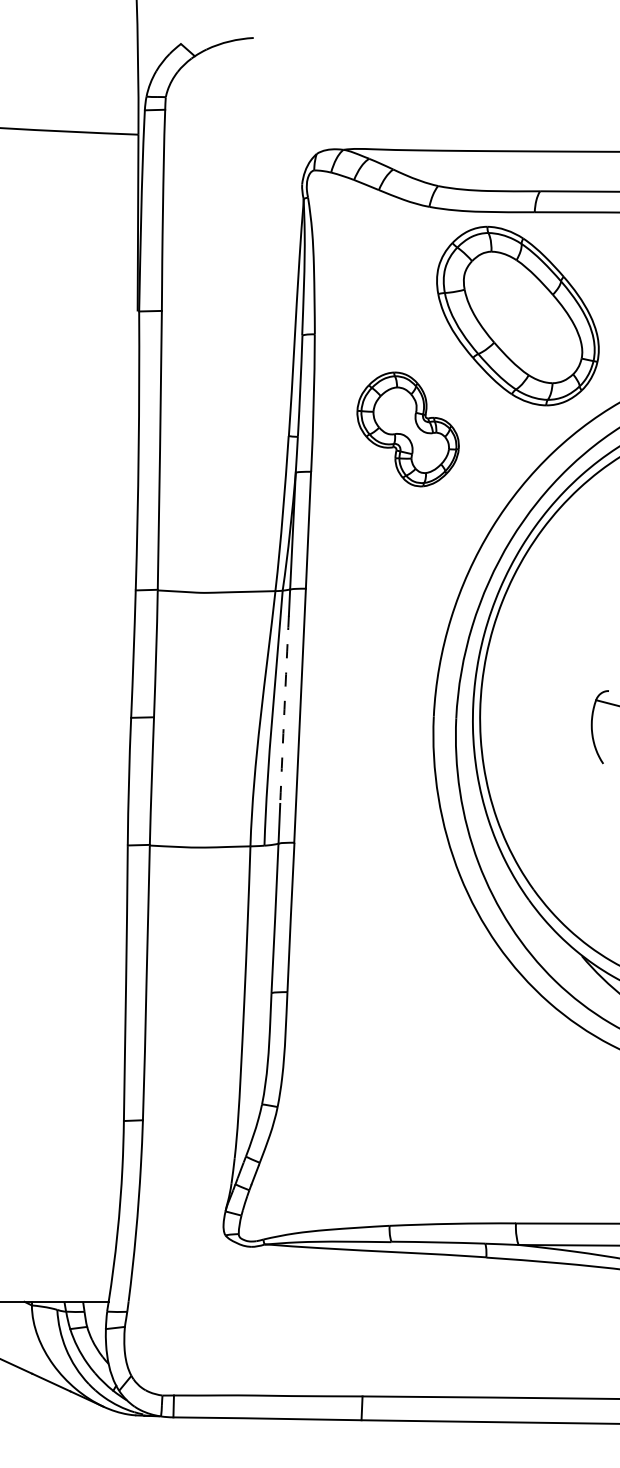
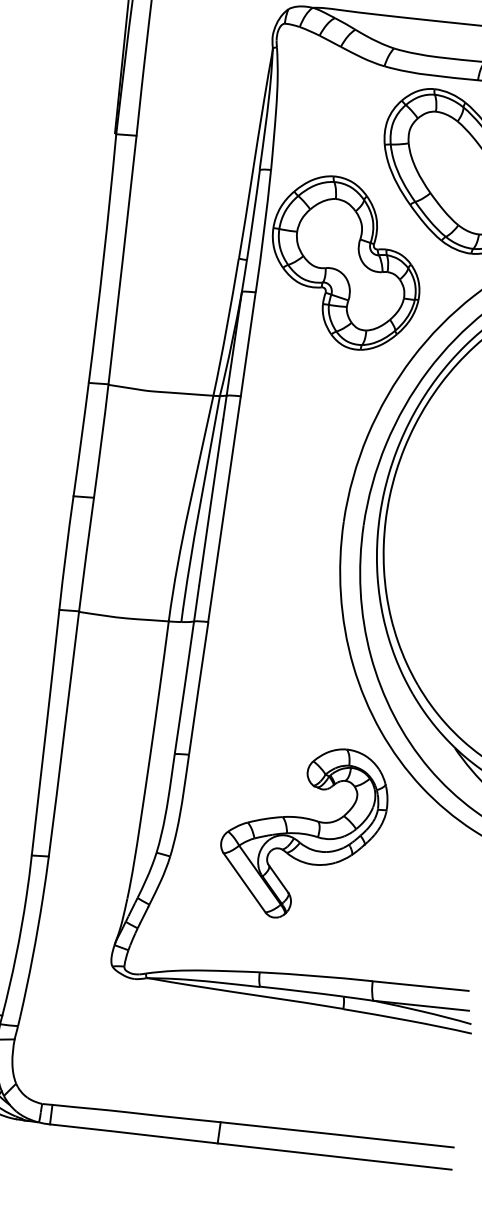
part: (407, 429) -> (345, 263), size x1.67
arc: (284, 709) -> (211, 502), dashed -> solid
part: (422, 1066) -> (303, 832), added

